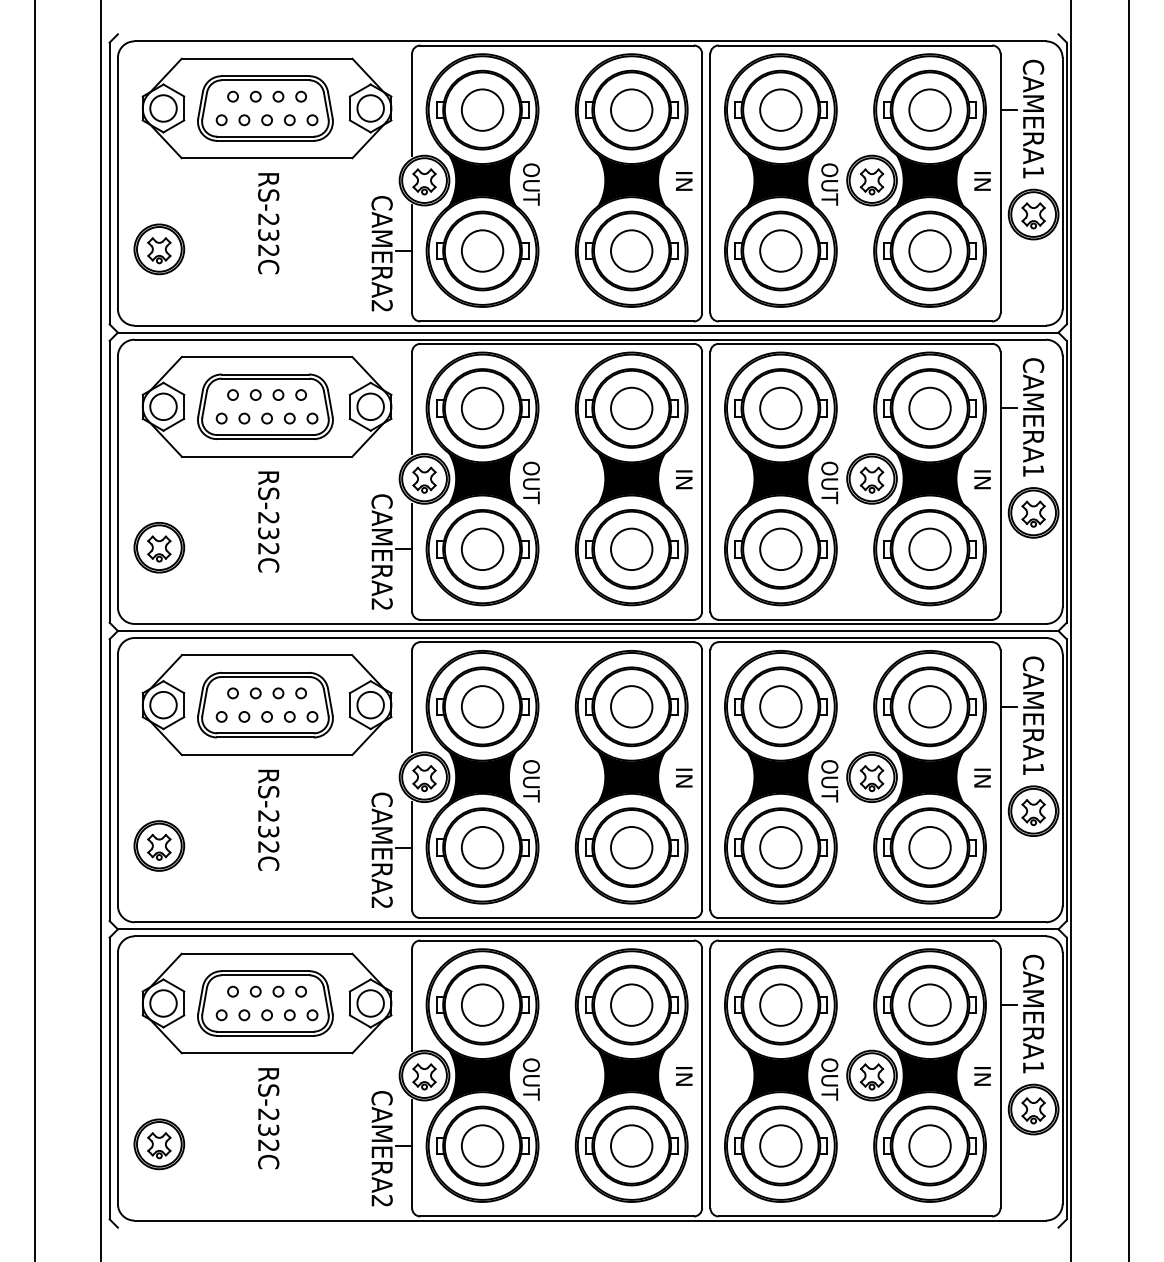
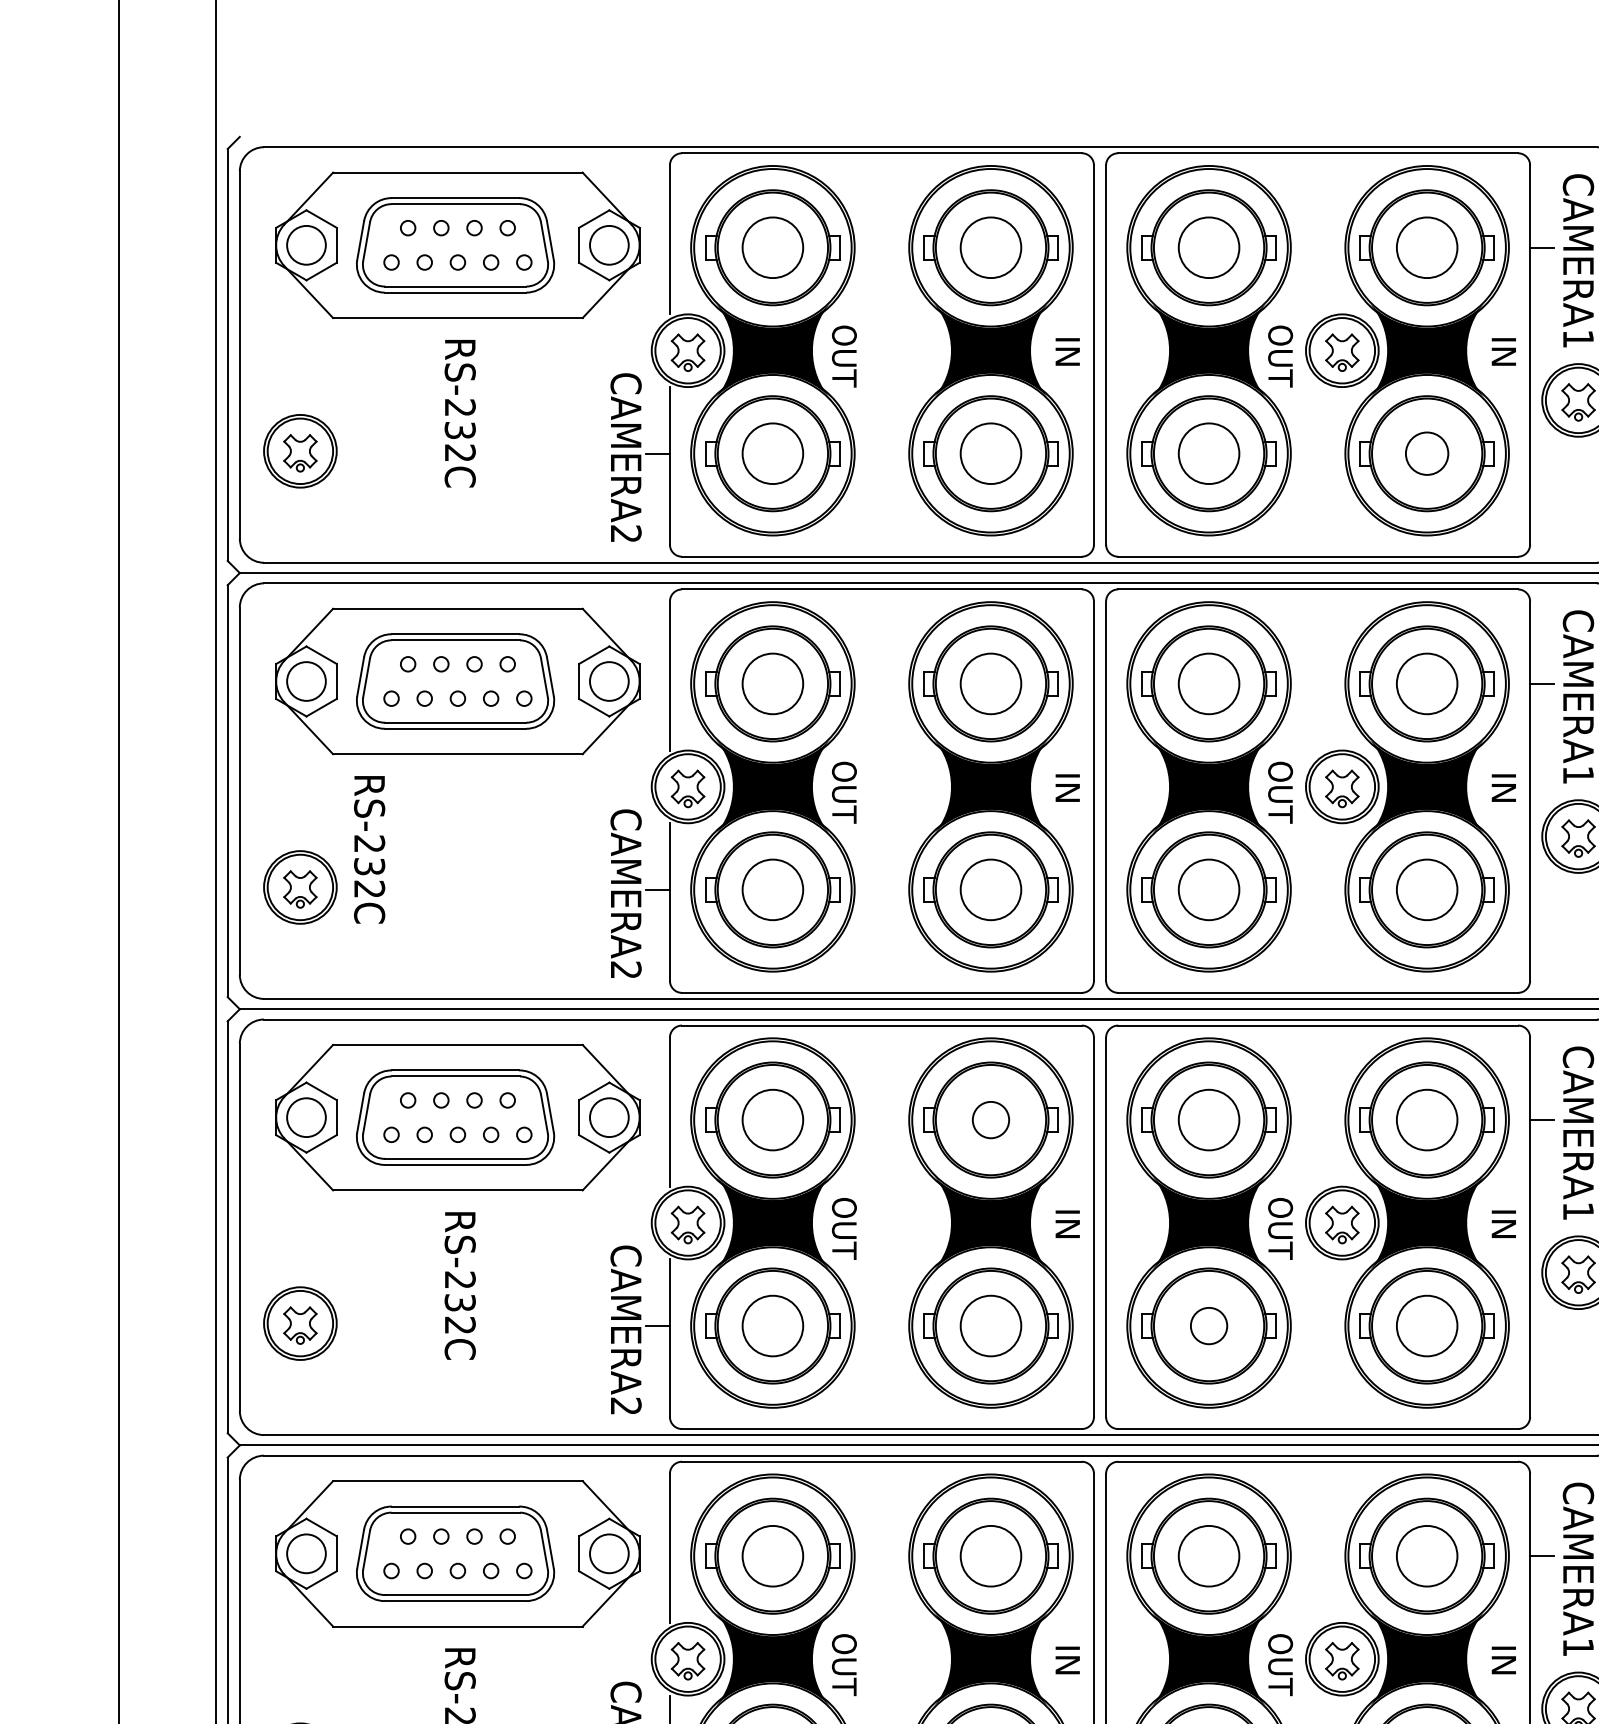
circle: (929, 250) -> (1426, 452), size x0.7
text: (268, 521) -> (369, 849), moved
circle: (631, 706) -> (990, 1119), size x0.6
circle: (780, 847) -> (1208, 1325), size x0.6

